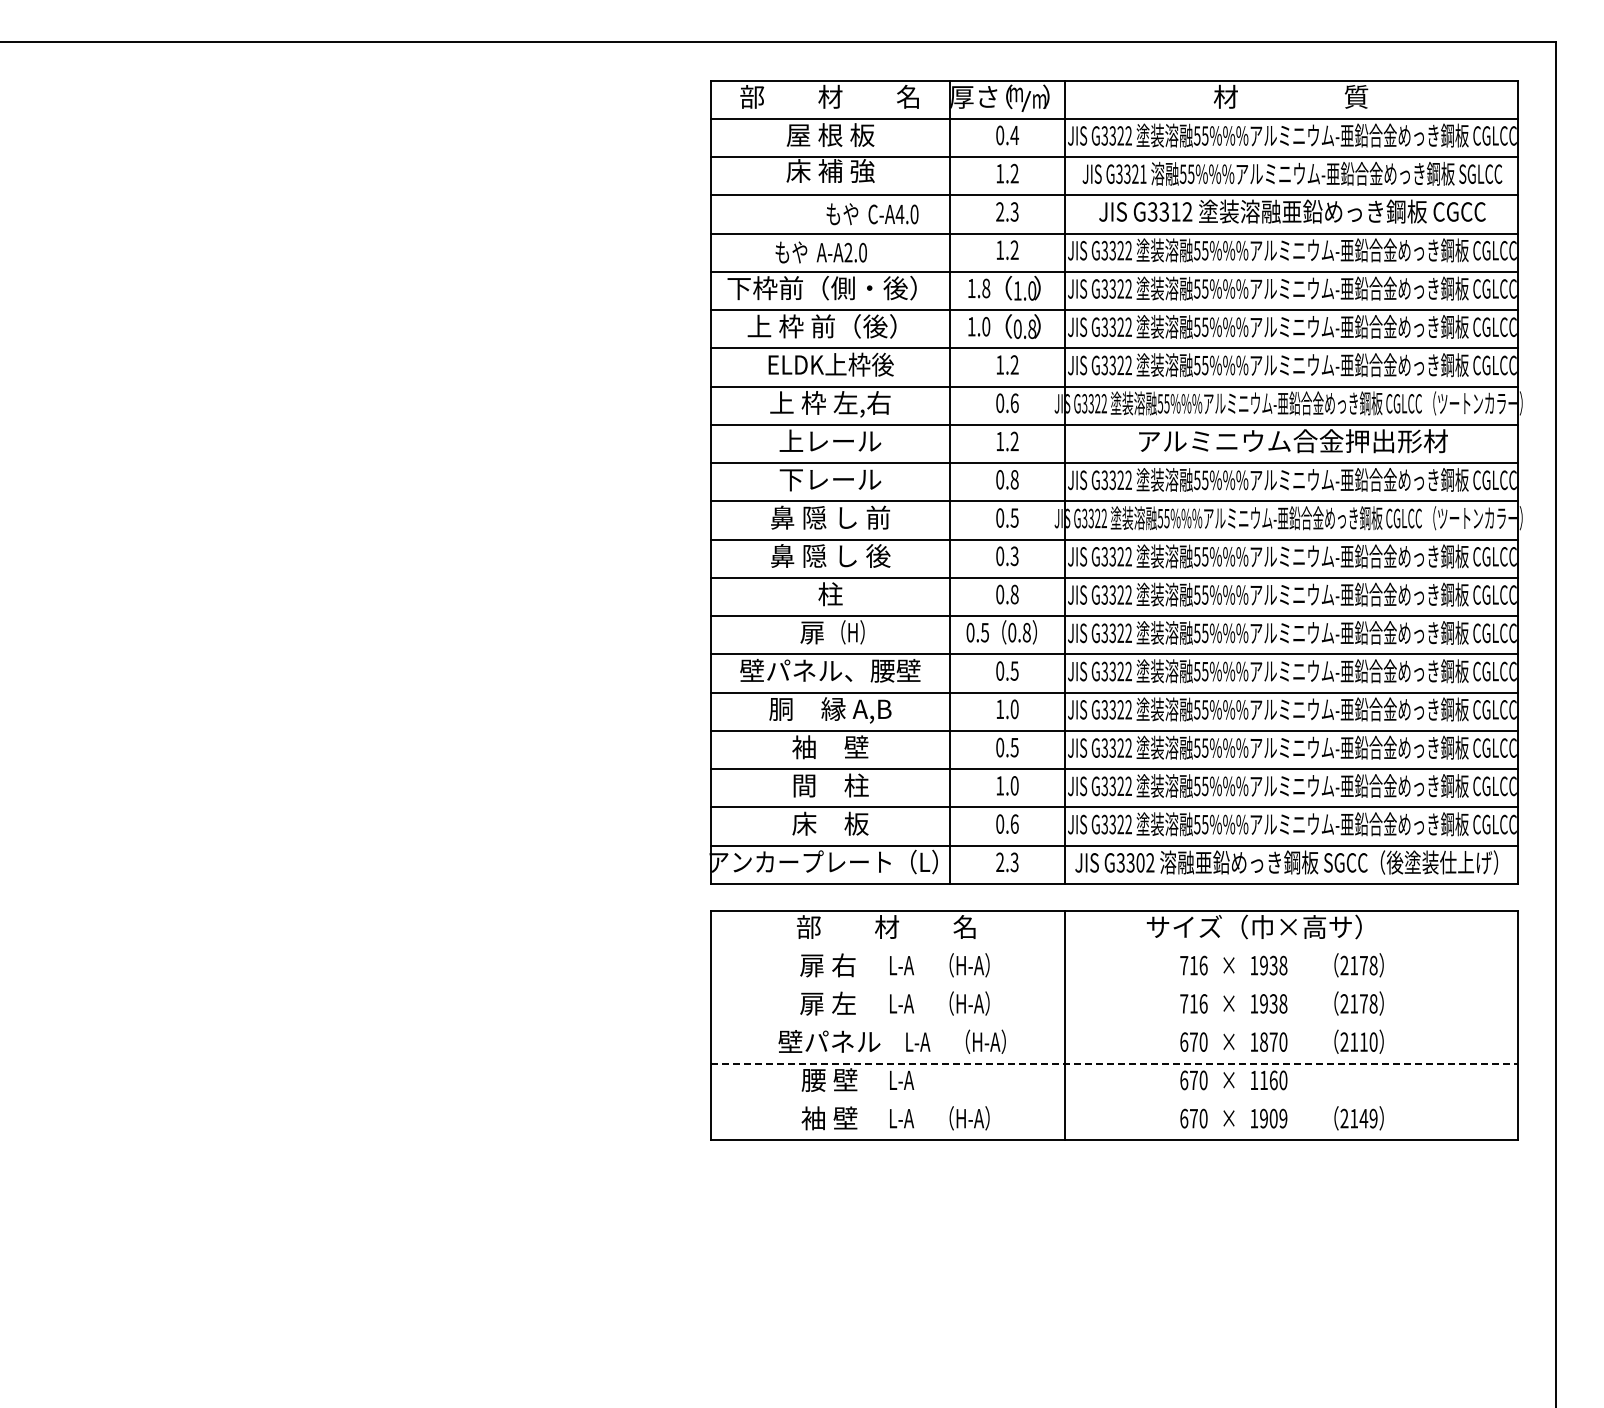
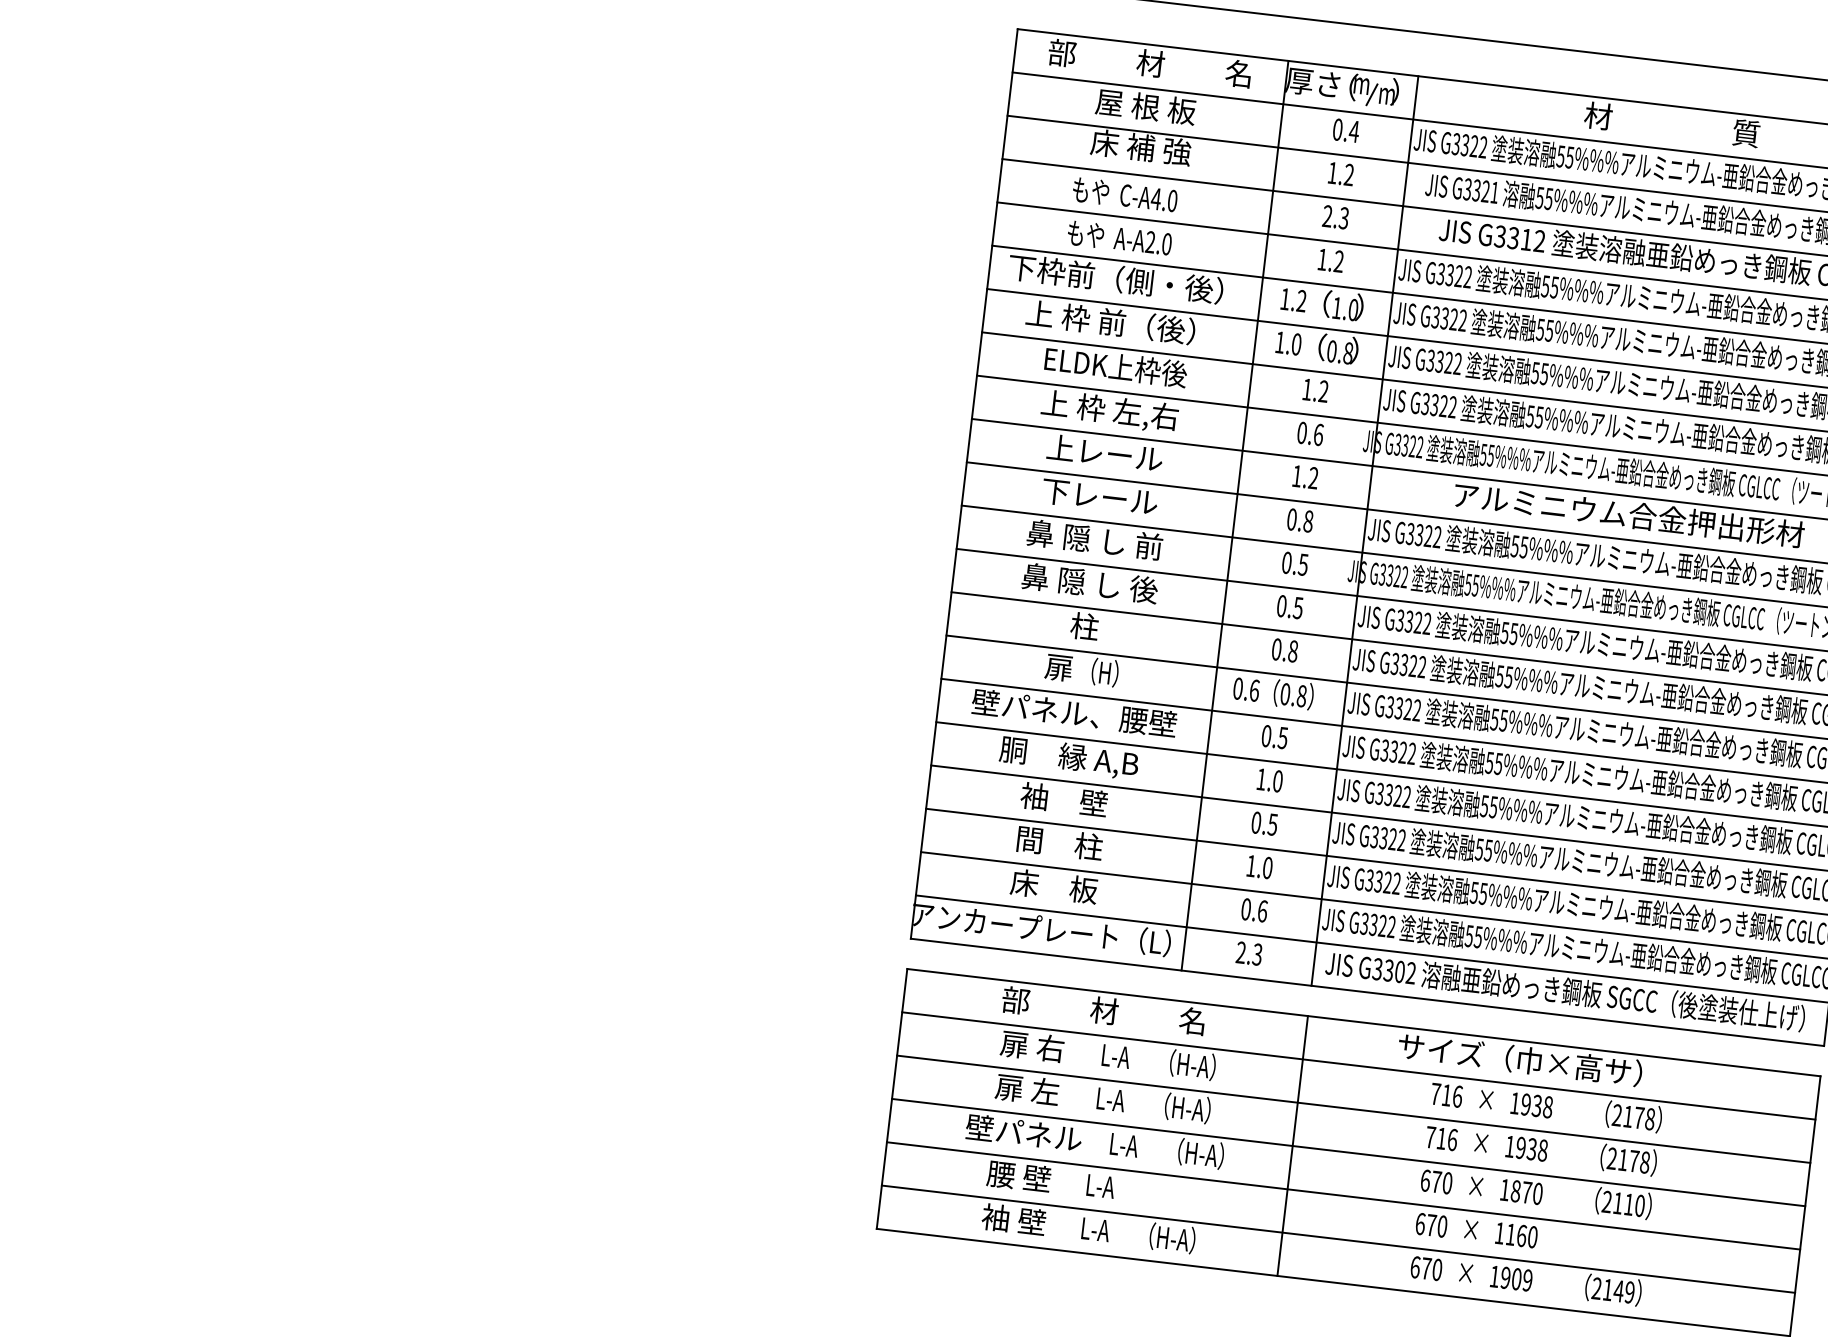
text: (872, 214) -> (1125, 195), moved
text: (986, 288) -> (1301, 301), 1.8 -> 1.2
text: (1014, 555) -> (1298, 607), 0.3 -> 0.5
text: (985, 632) -> (1255, 690), 0.5 -> 0.6
line: (1113, 948) -> (1357, 1065), added
line: (1113, 987) -> (1352, 1109), added
line: (1113, 1025) -> (1347, 1152), added
line: (1114, 1063) -> (1343, 1195), dashed -> solid
line: (1113, 1102) -> (1337, 1239), added

